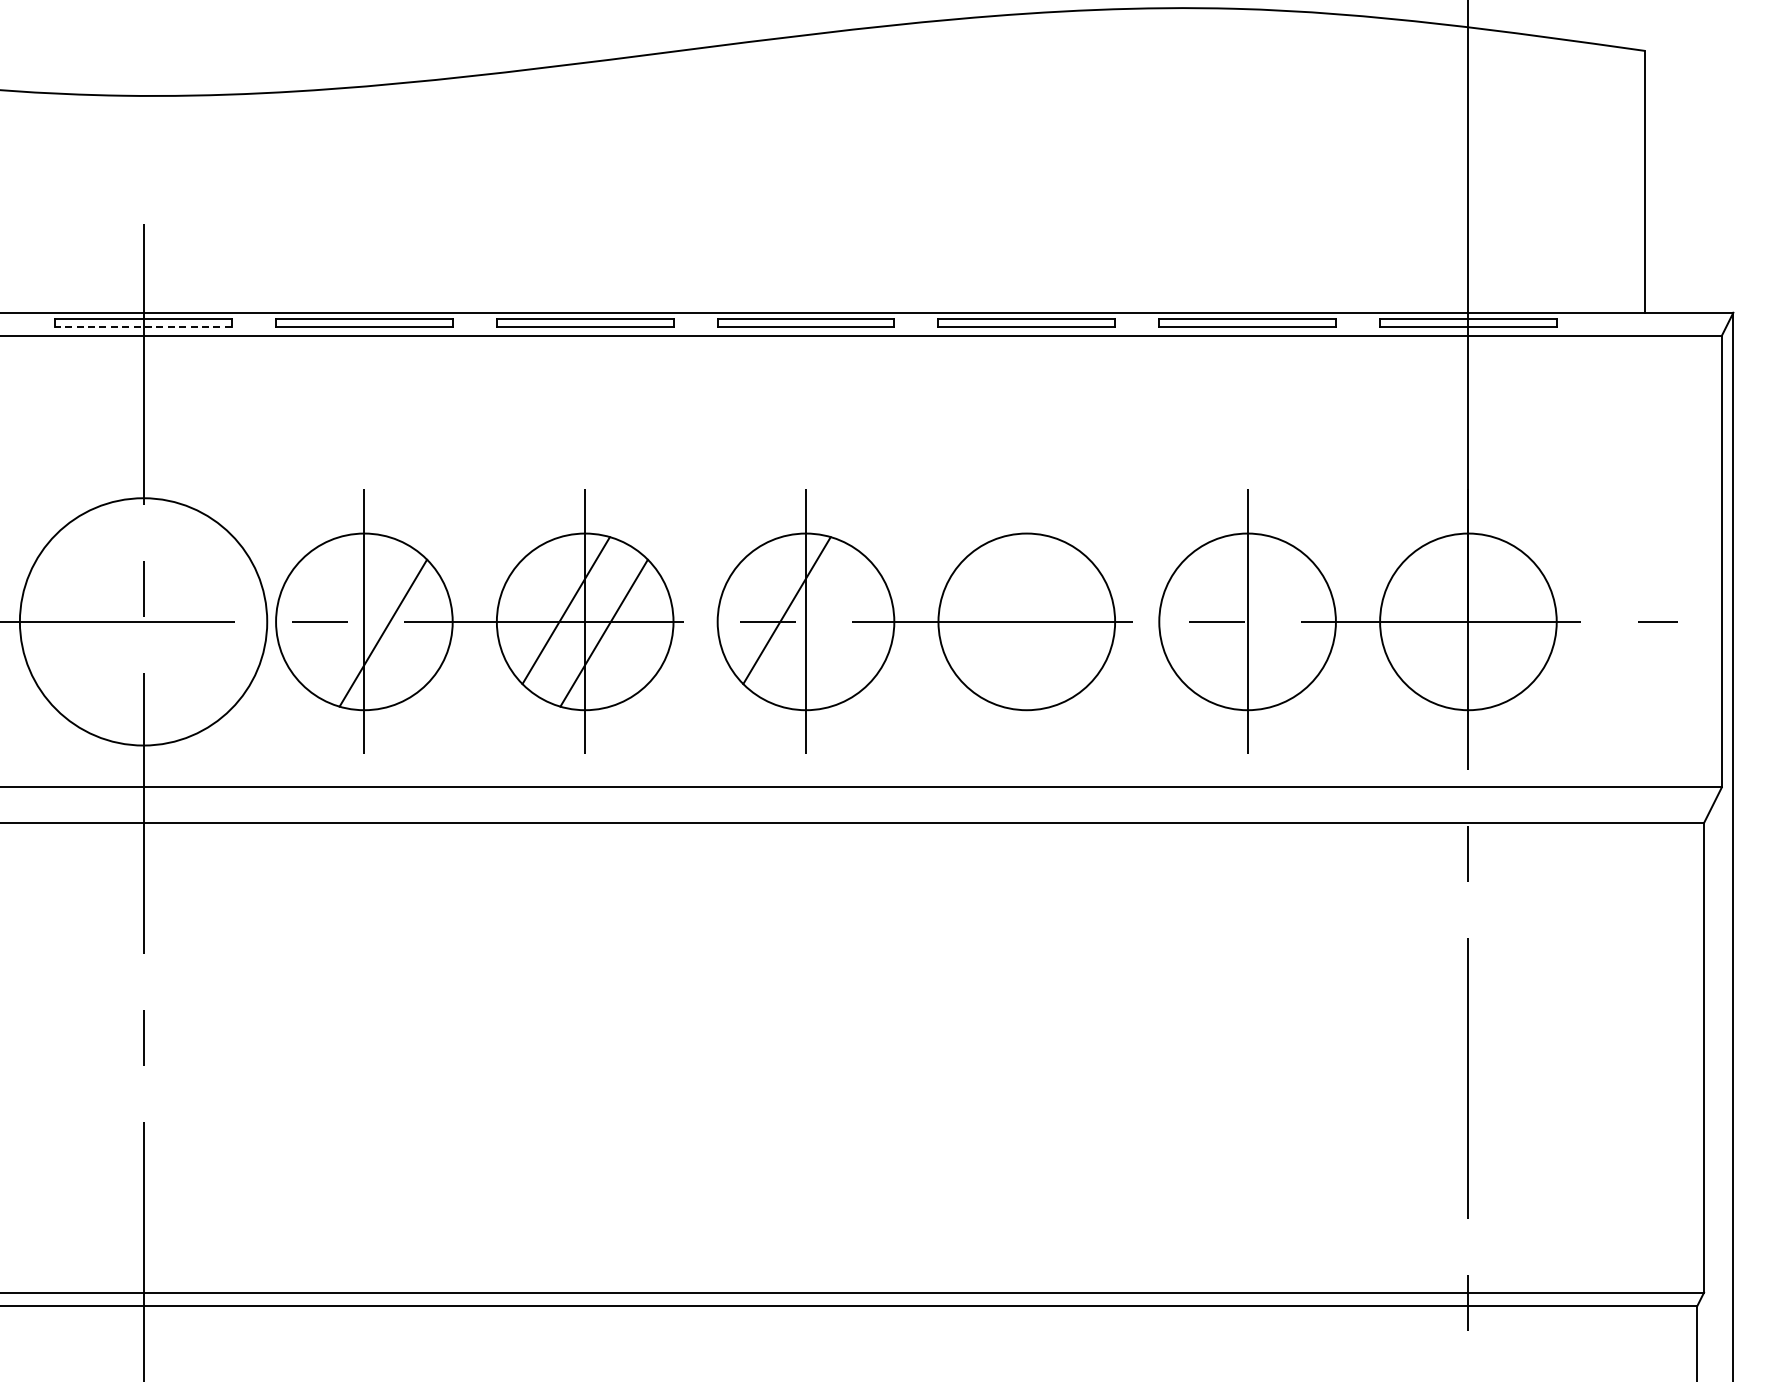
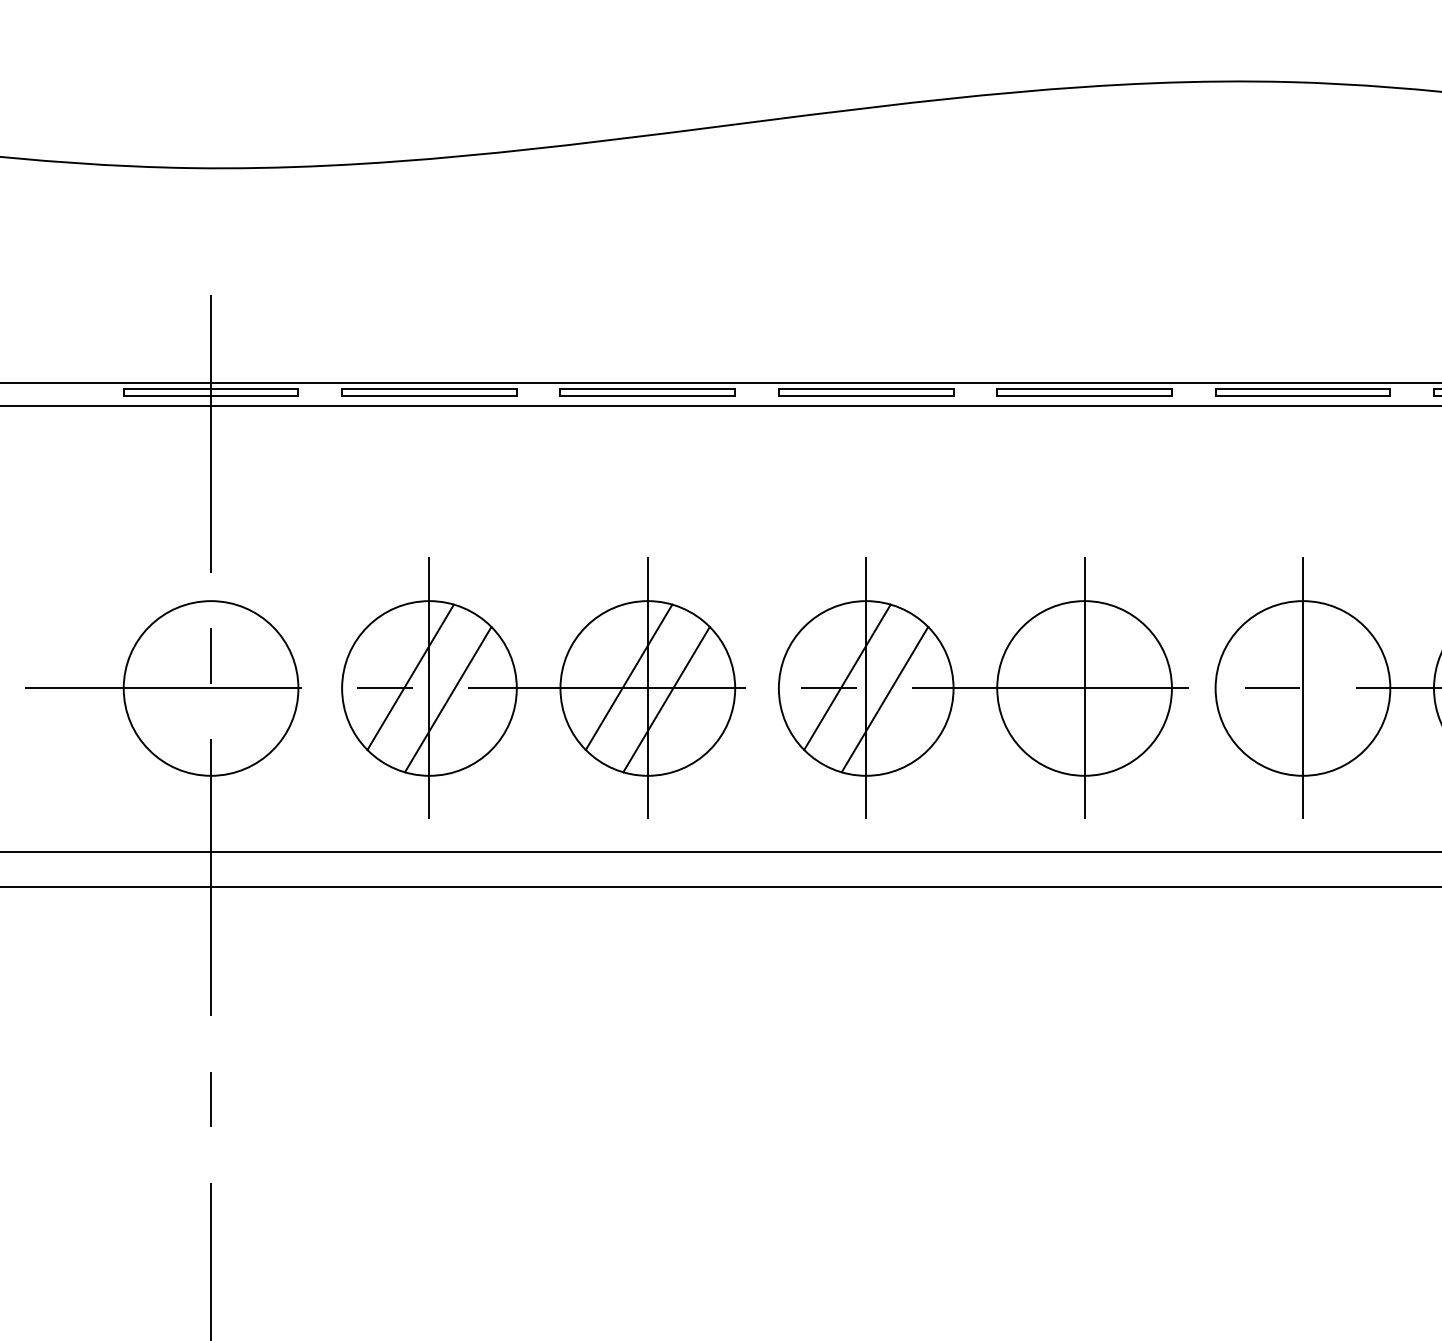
line: (143, 326) -> (211, 396), dashed -> solid
line: (345, 610) -> (410, 677), added
circle: (143, 621) -> (211, 688), size x0.71
line: (1026, 621) -> (1084, 688), added
line: (824, 632) -> (884, 698), added

